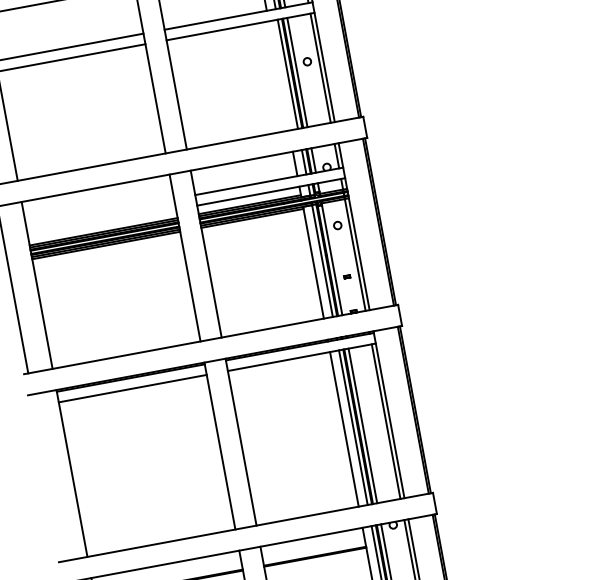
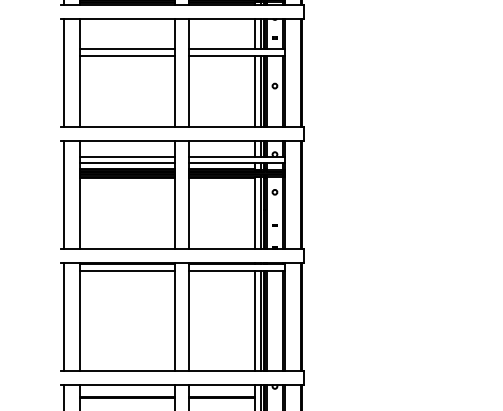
line: (278, 75) -> (255, 91), added
line: (100, 212) -> (127, 156), added
line: (102, 223) -> (127, 163), added
line: (47, 477) -> (63, 316), added

